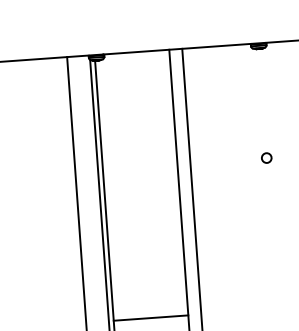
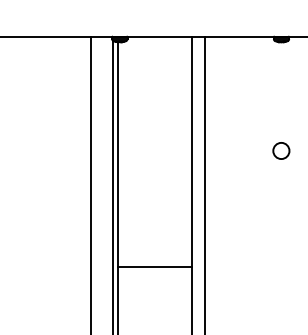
circle: (266, 157) -> (281, 150), size x1.67
line: (151, 318) -> (155, 267), moved

